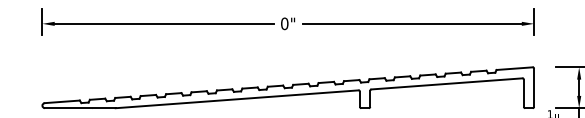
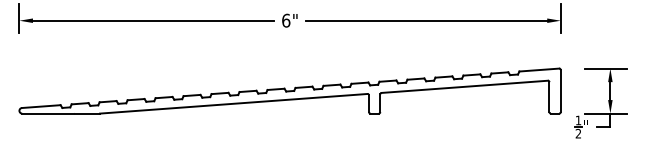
text: (285, 23) -> (286, 20), 0" -> 6"

